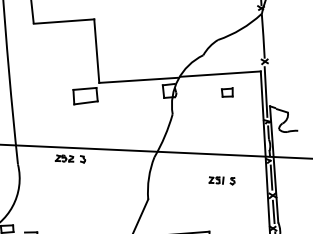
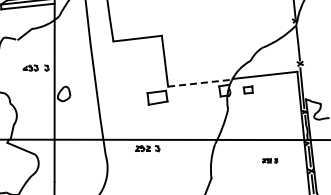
line: (138, 80) -> (199, 83), solid -> dashed
part: (226, 91) -> (247, 89), moved
part: (222, 180) -> (270, 160), size x0.7

